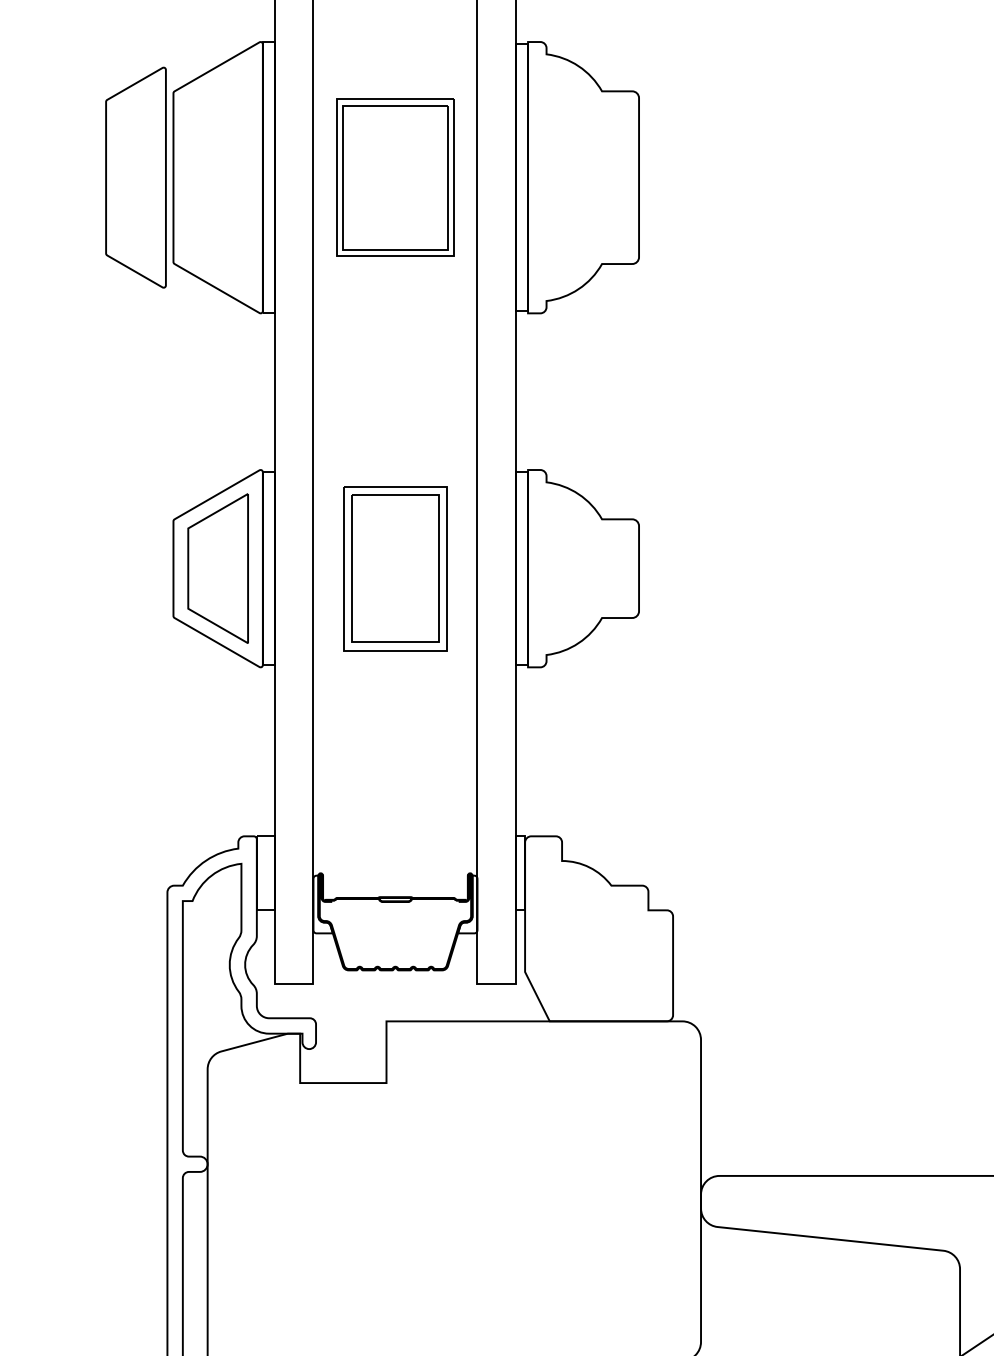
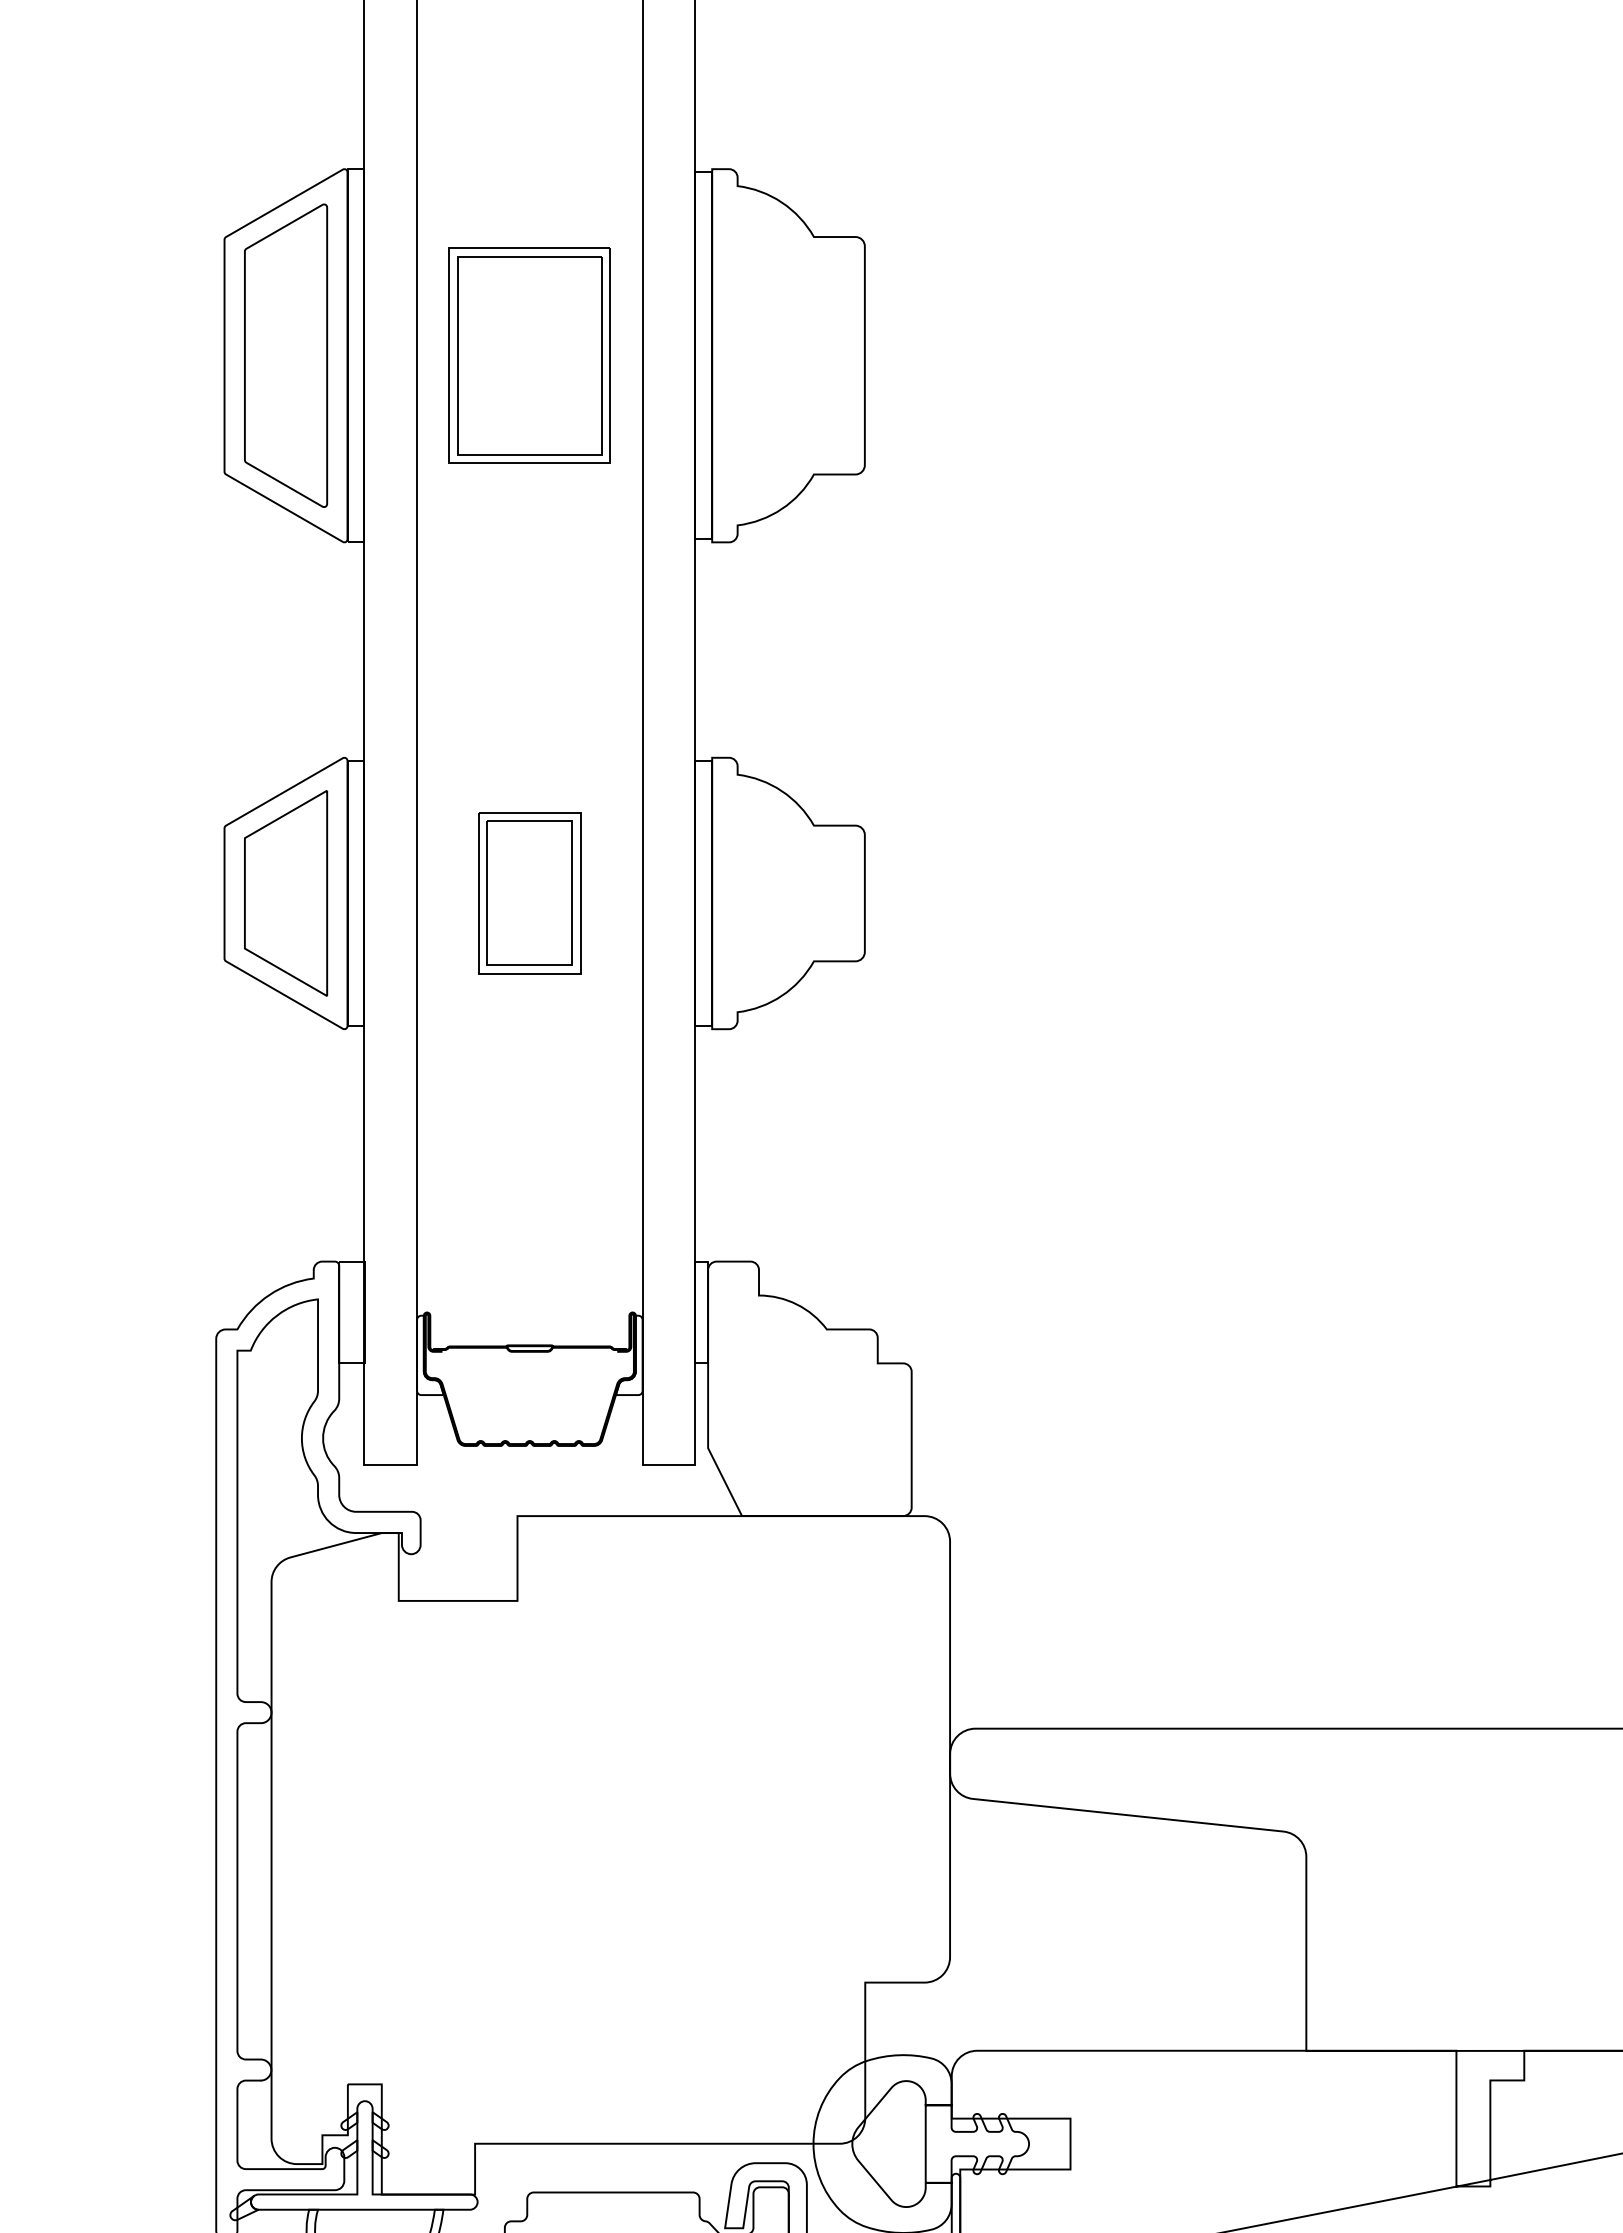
part: (136, 177) -> (286, 355), moved
part: (395, 568) -> (529, 893), size x0.71

